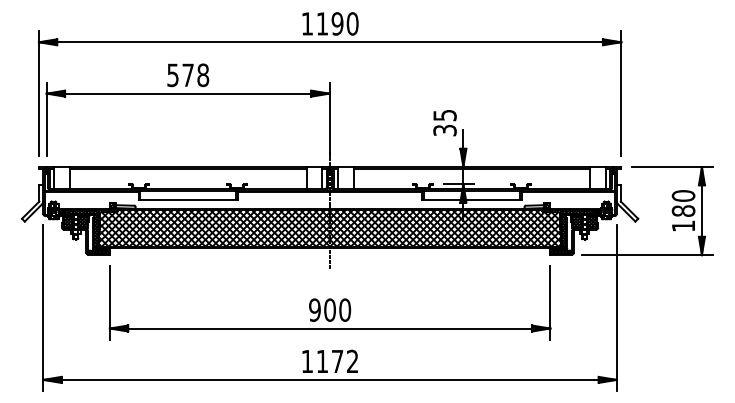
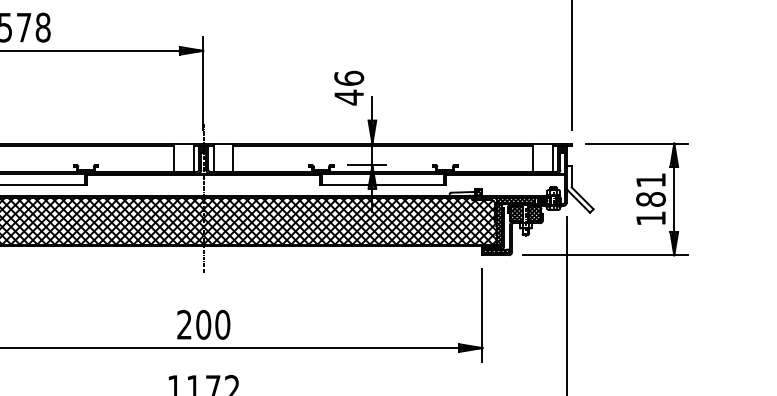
text: (444, 122) -> (348, 87), 35 -> 46
text: (683, 195) -> (650, 179), 180 -> 181
text: (314, 309) -> (183, 323), 900 -> 200

